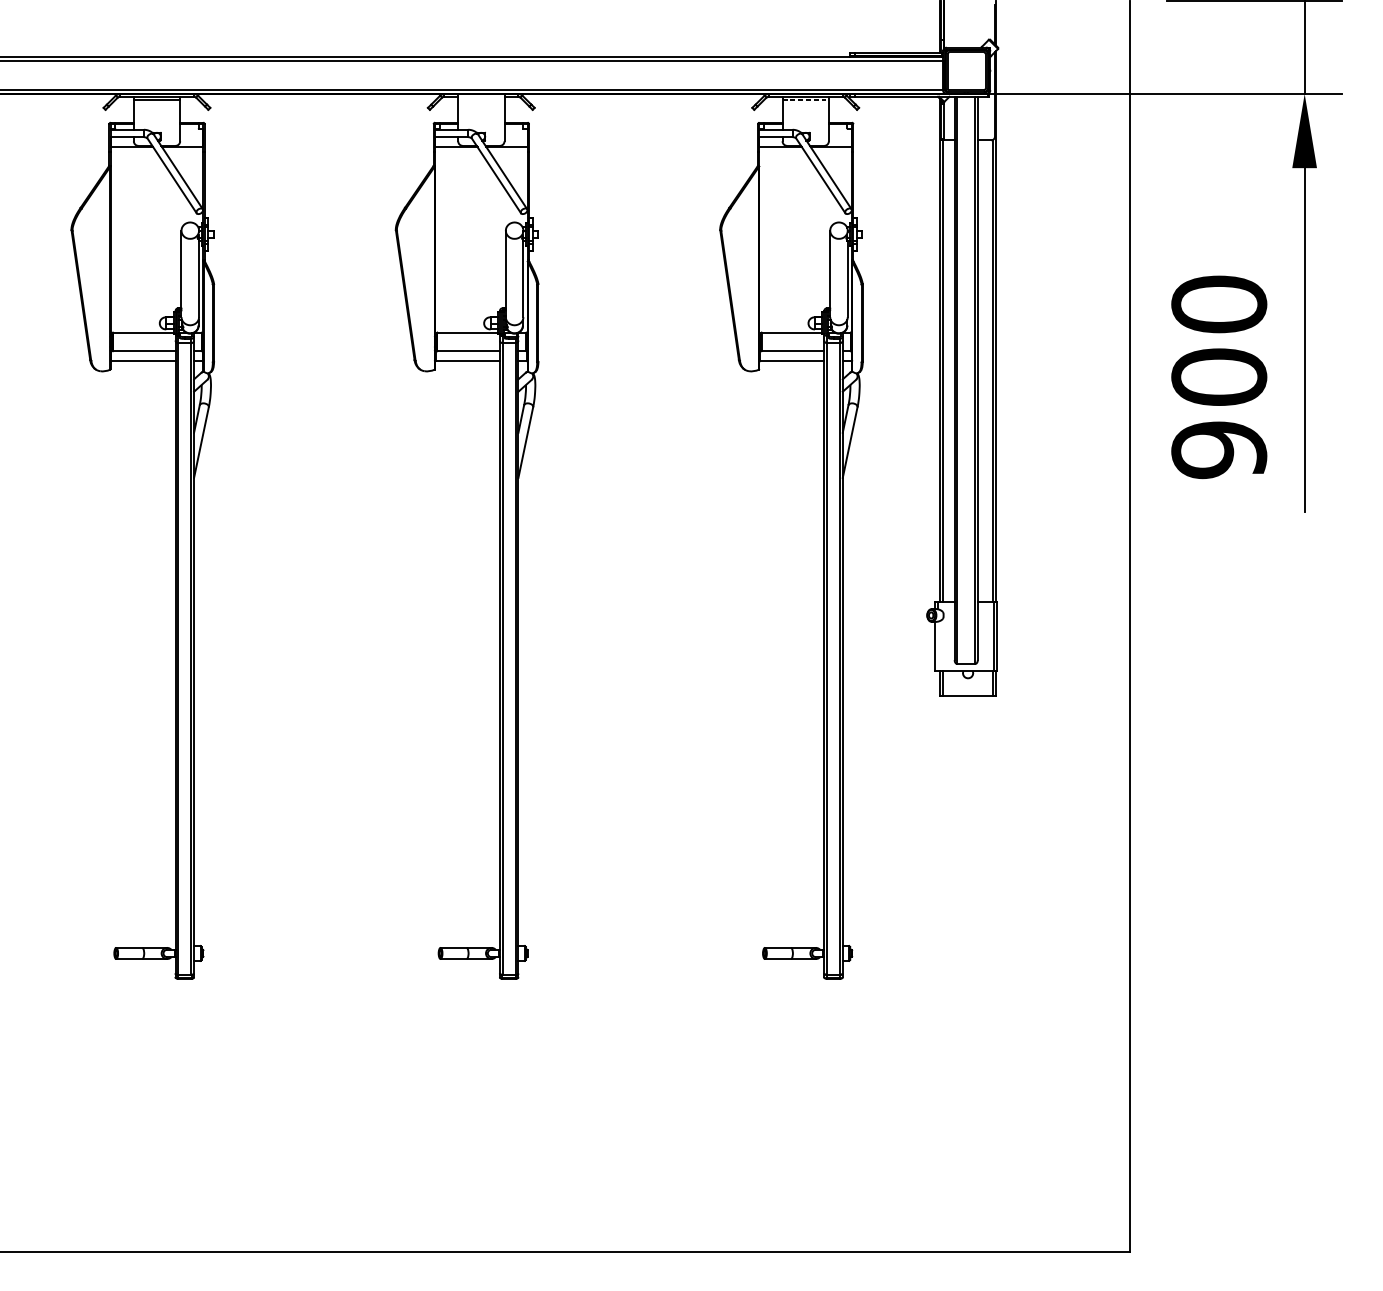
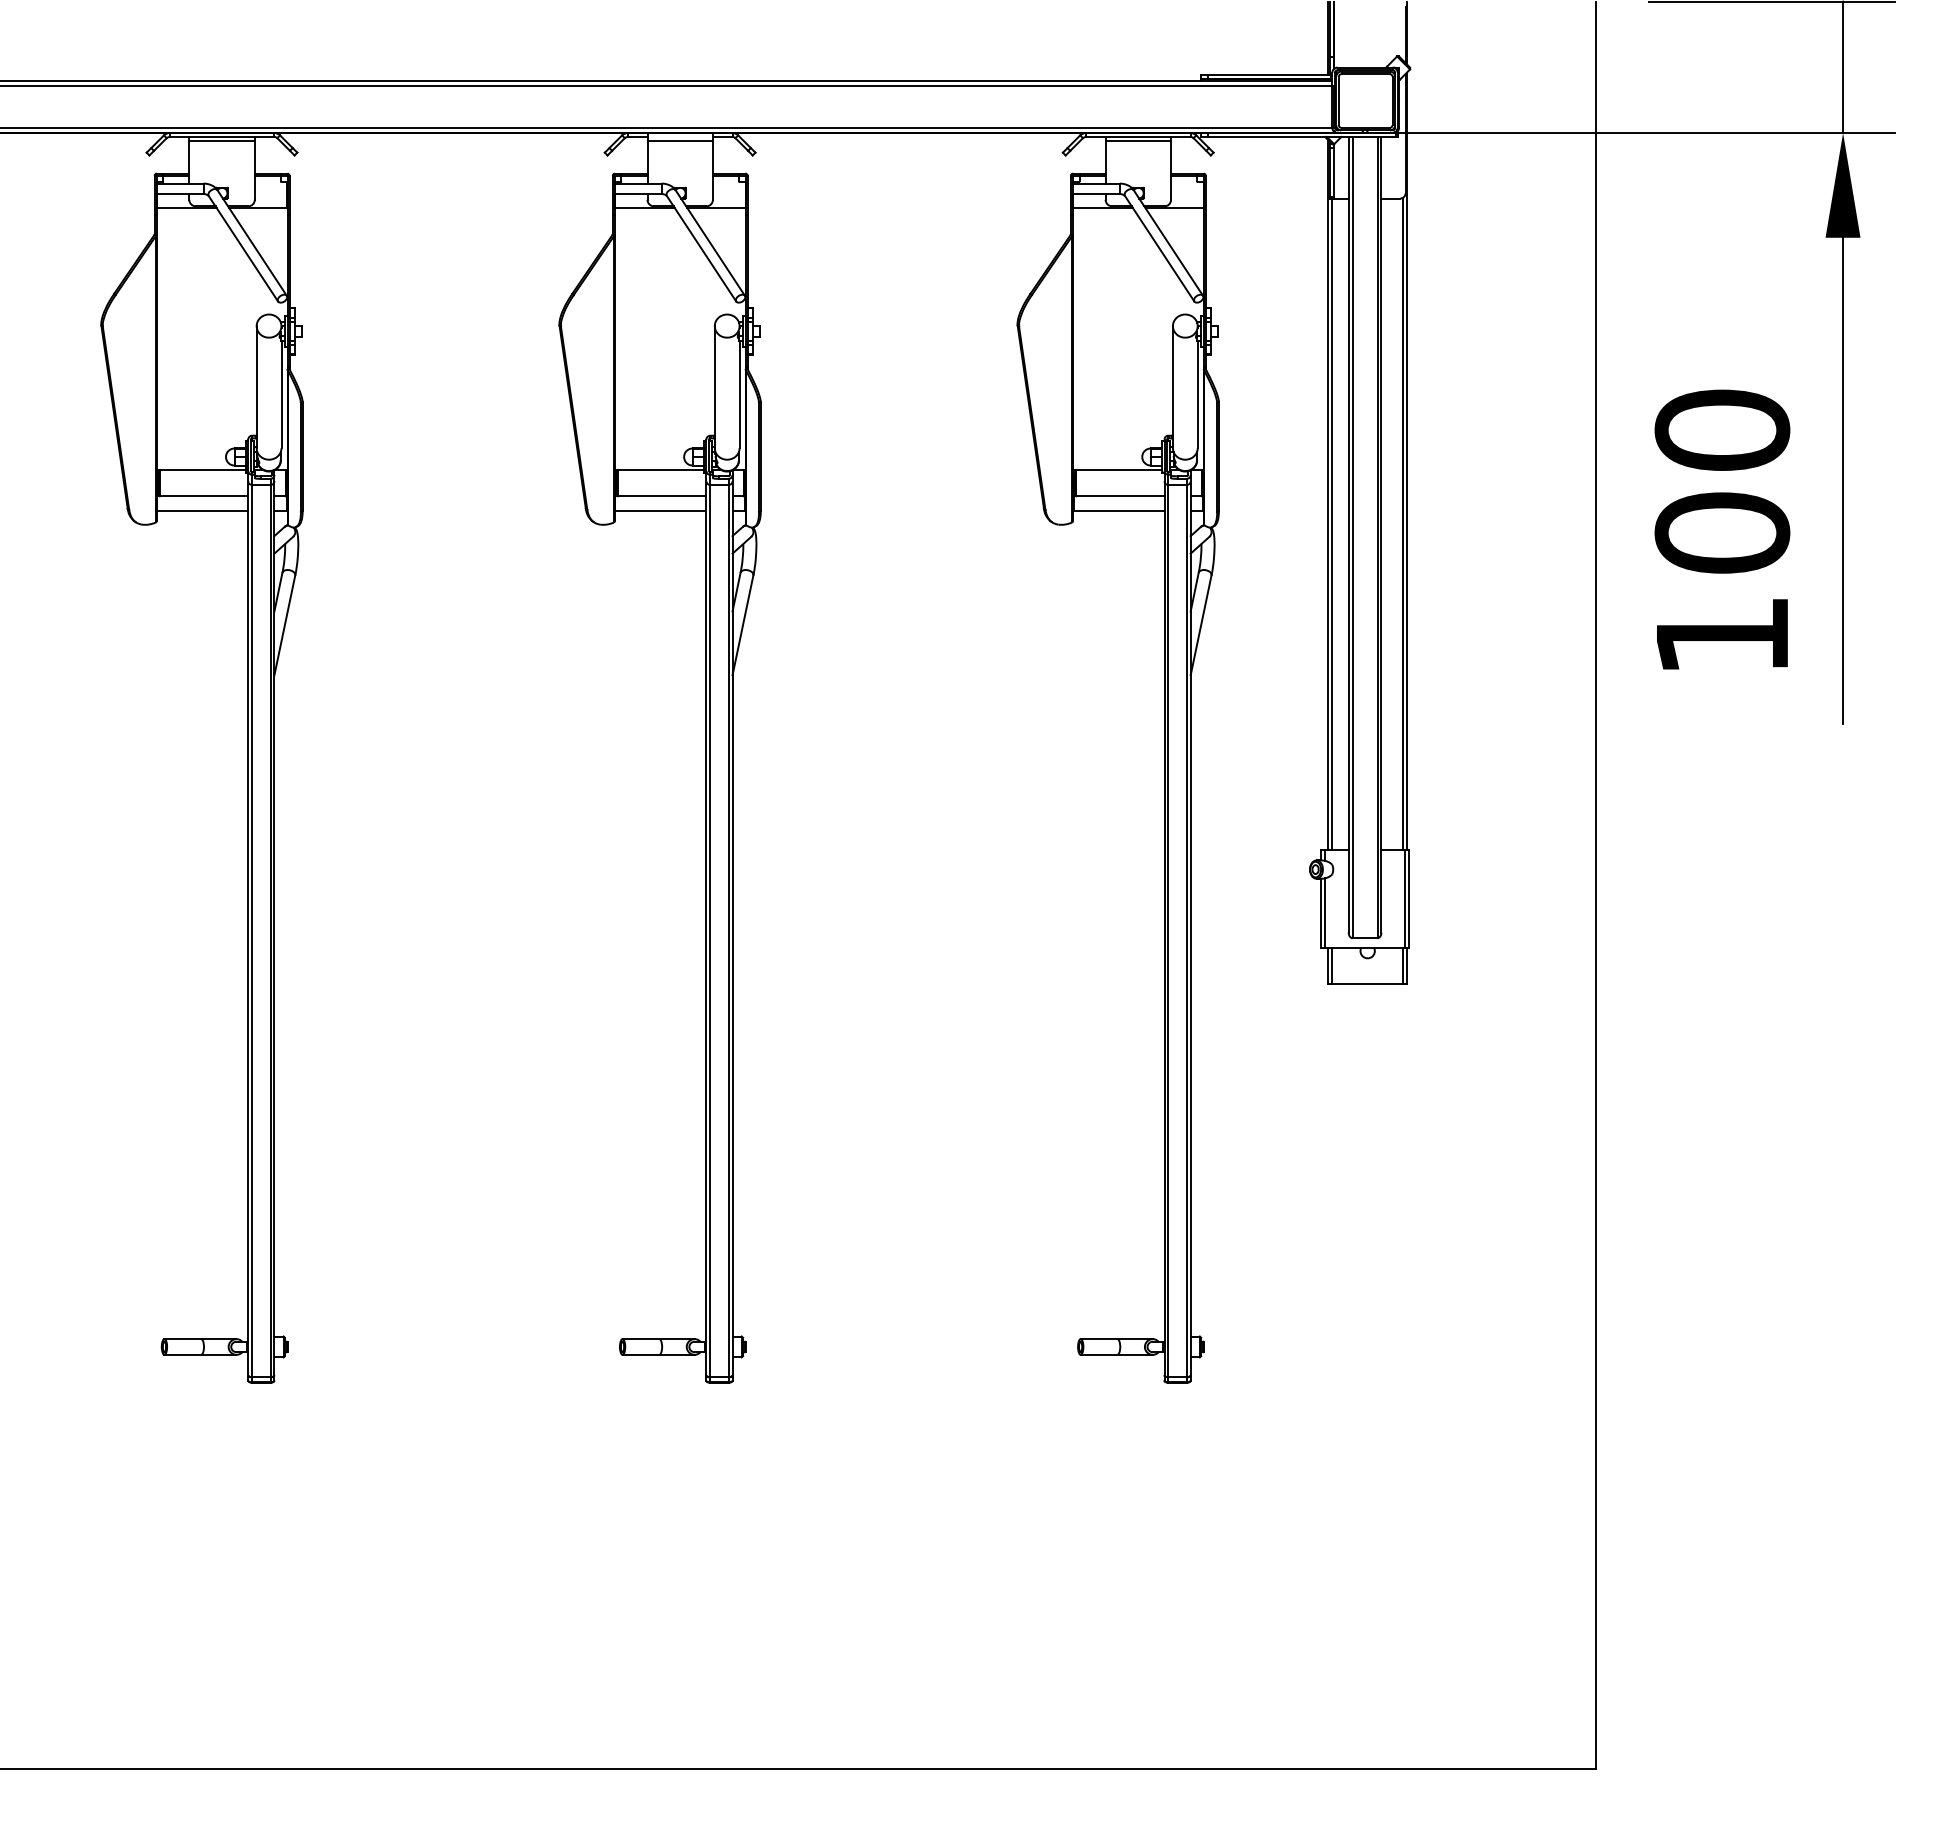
line: (480, 99) -> (679, 141), added
line: (805, 99) -> (1138, 141), dashed -> solid
text: (1219, 449) -> (1722, 635), 900 -> 100
line: (938, 646) -> (1325, 913), added

